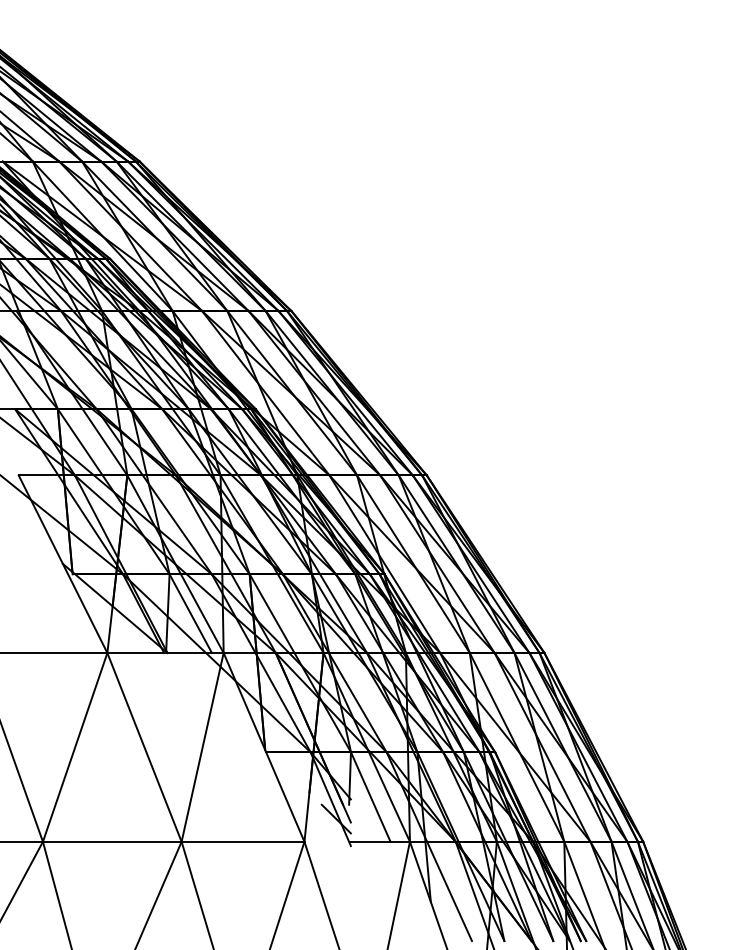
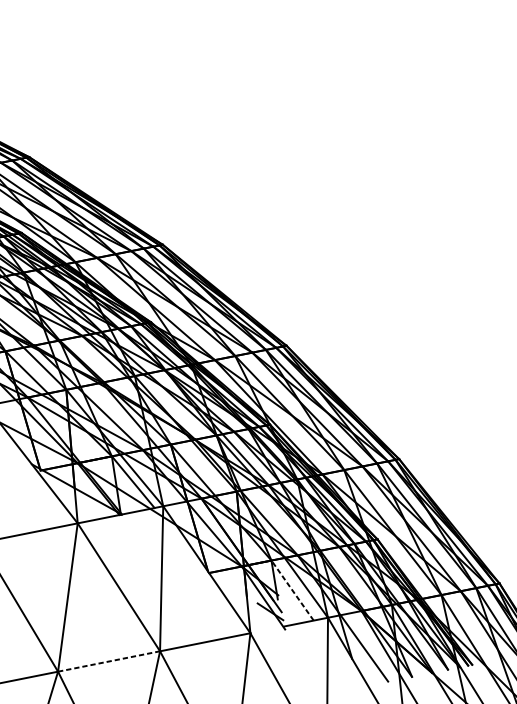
line: (370, 797) -> (292, 590), solid -> dashed
line: (112, 841) -> (109, 661), solid -> dashed

